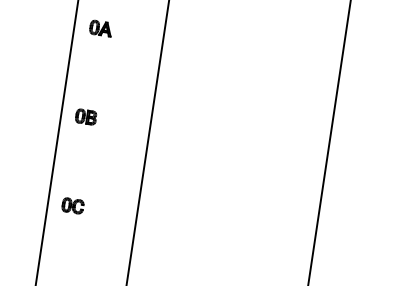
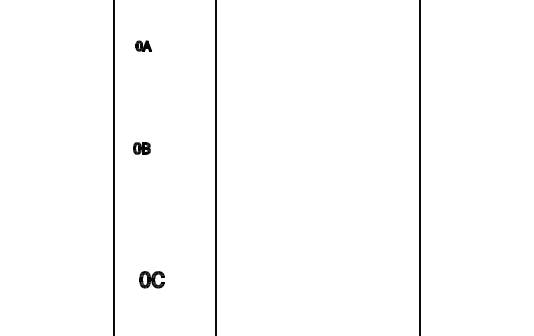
part: (100, 27) -> (143, 45), size x0.6
part: (85, 117) -> (141, 148), size x0.7
part: (72, 205) -> (151, 279), moved

